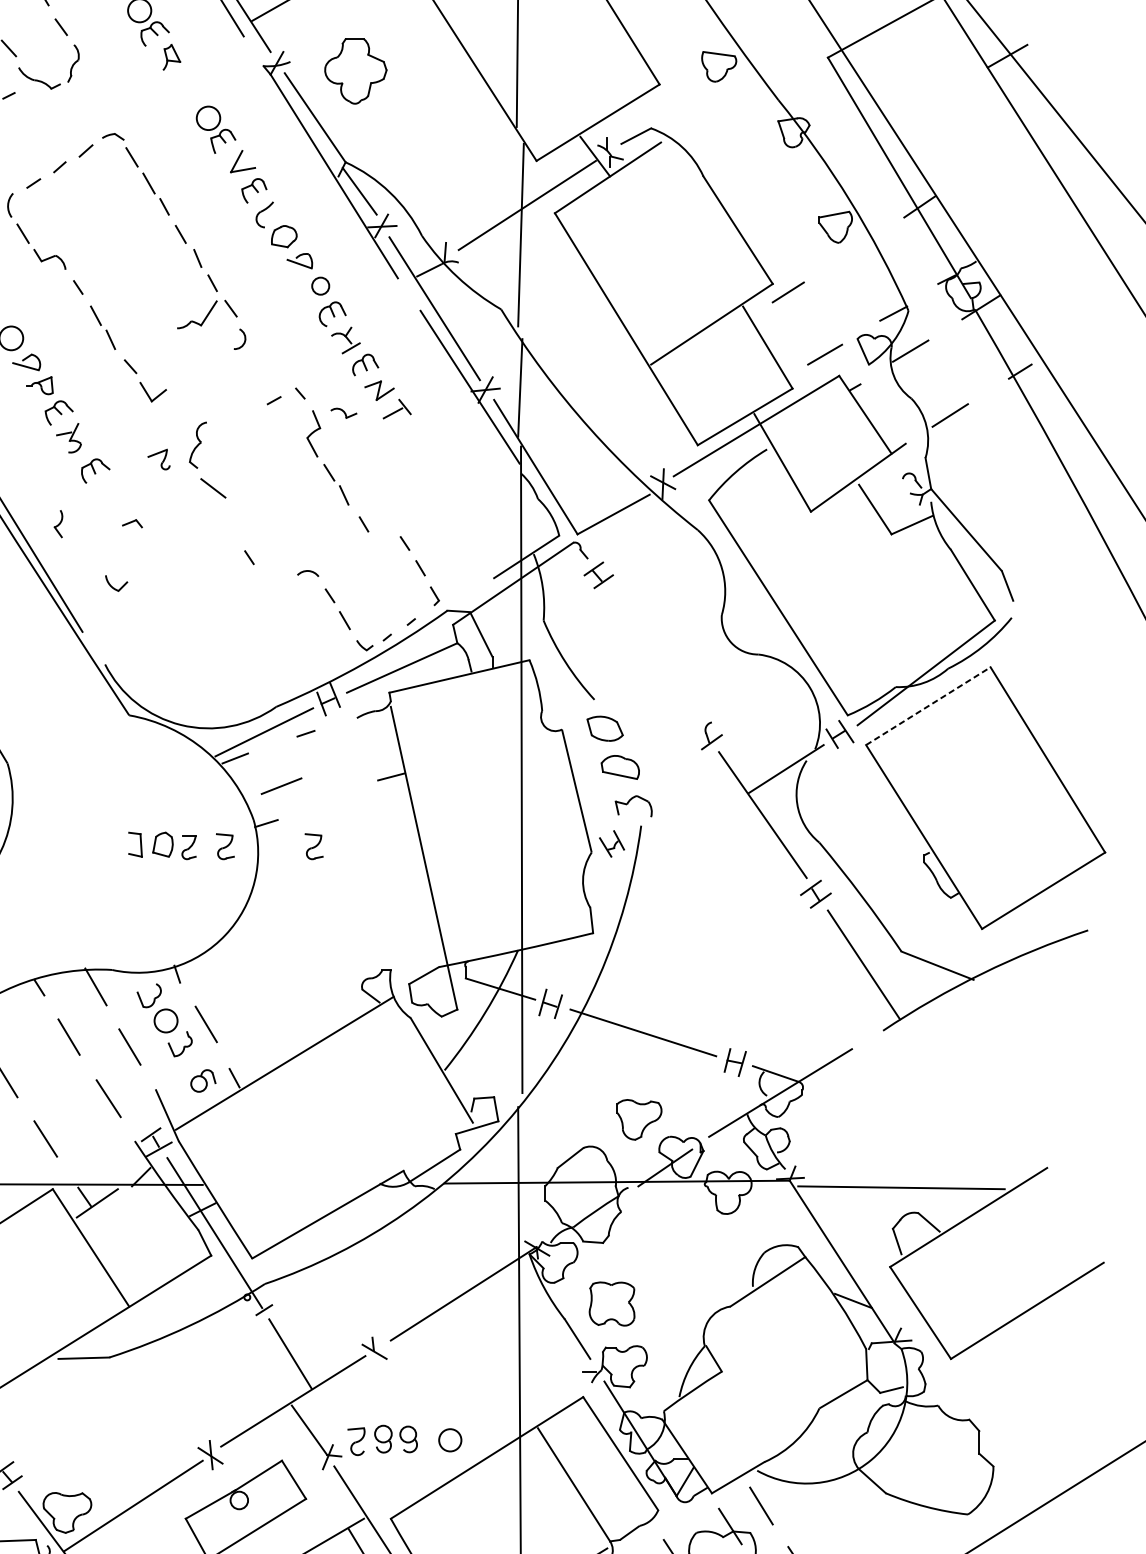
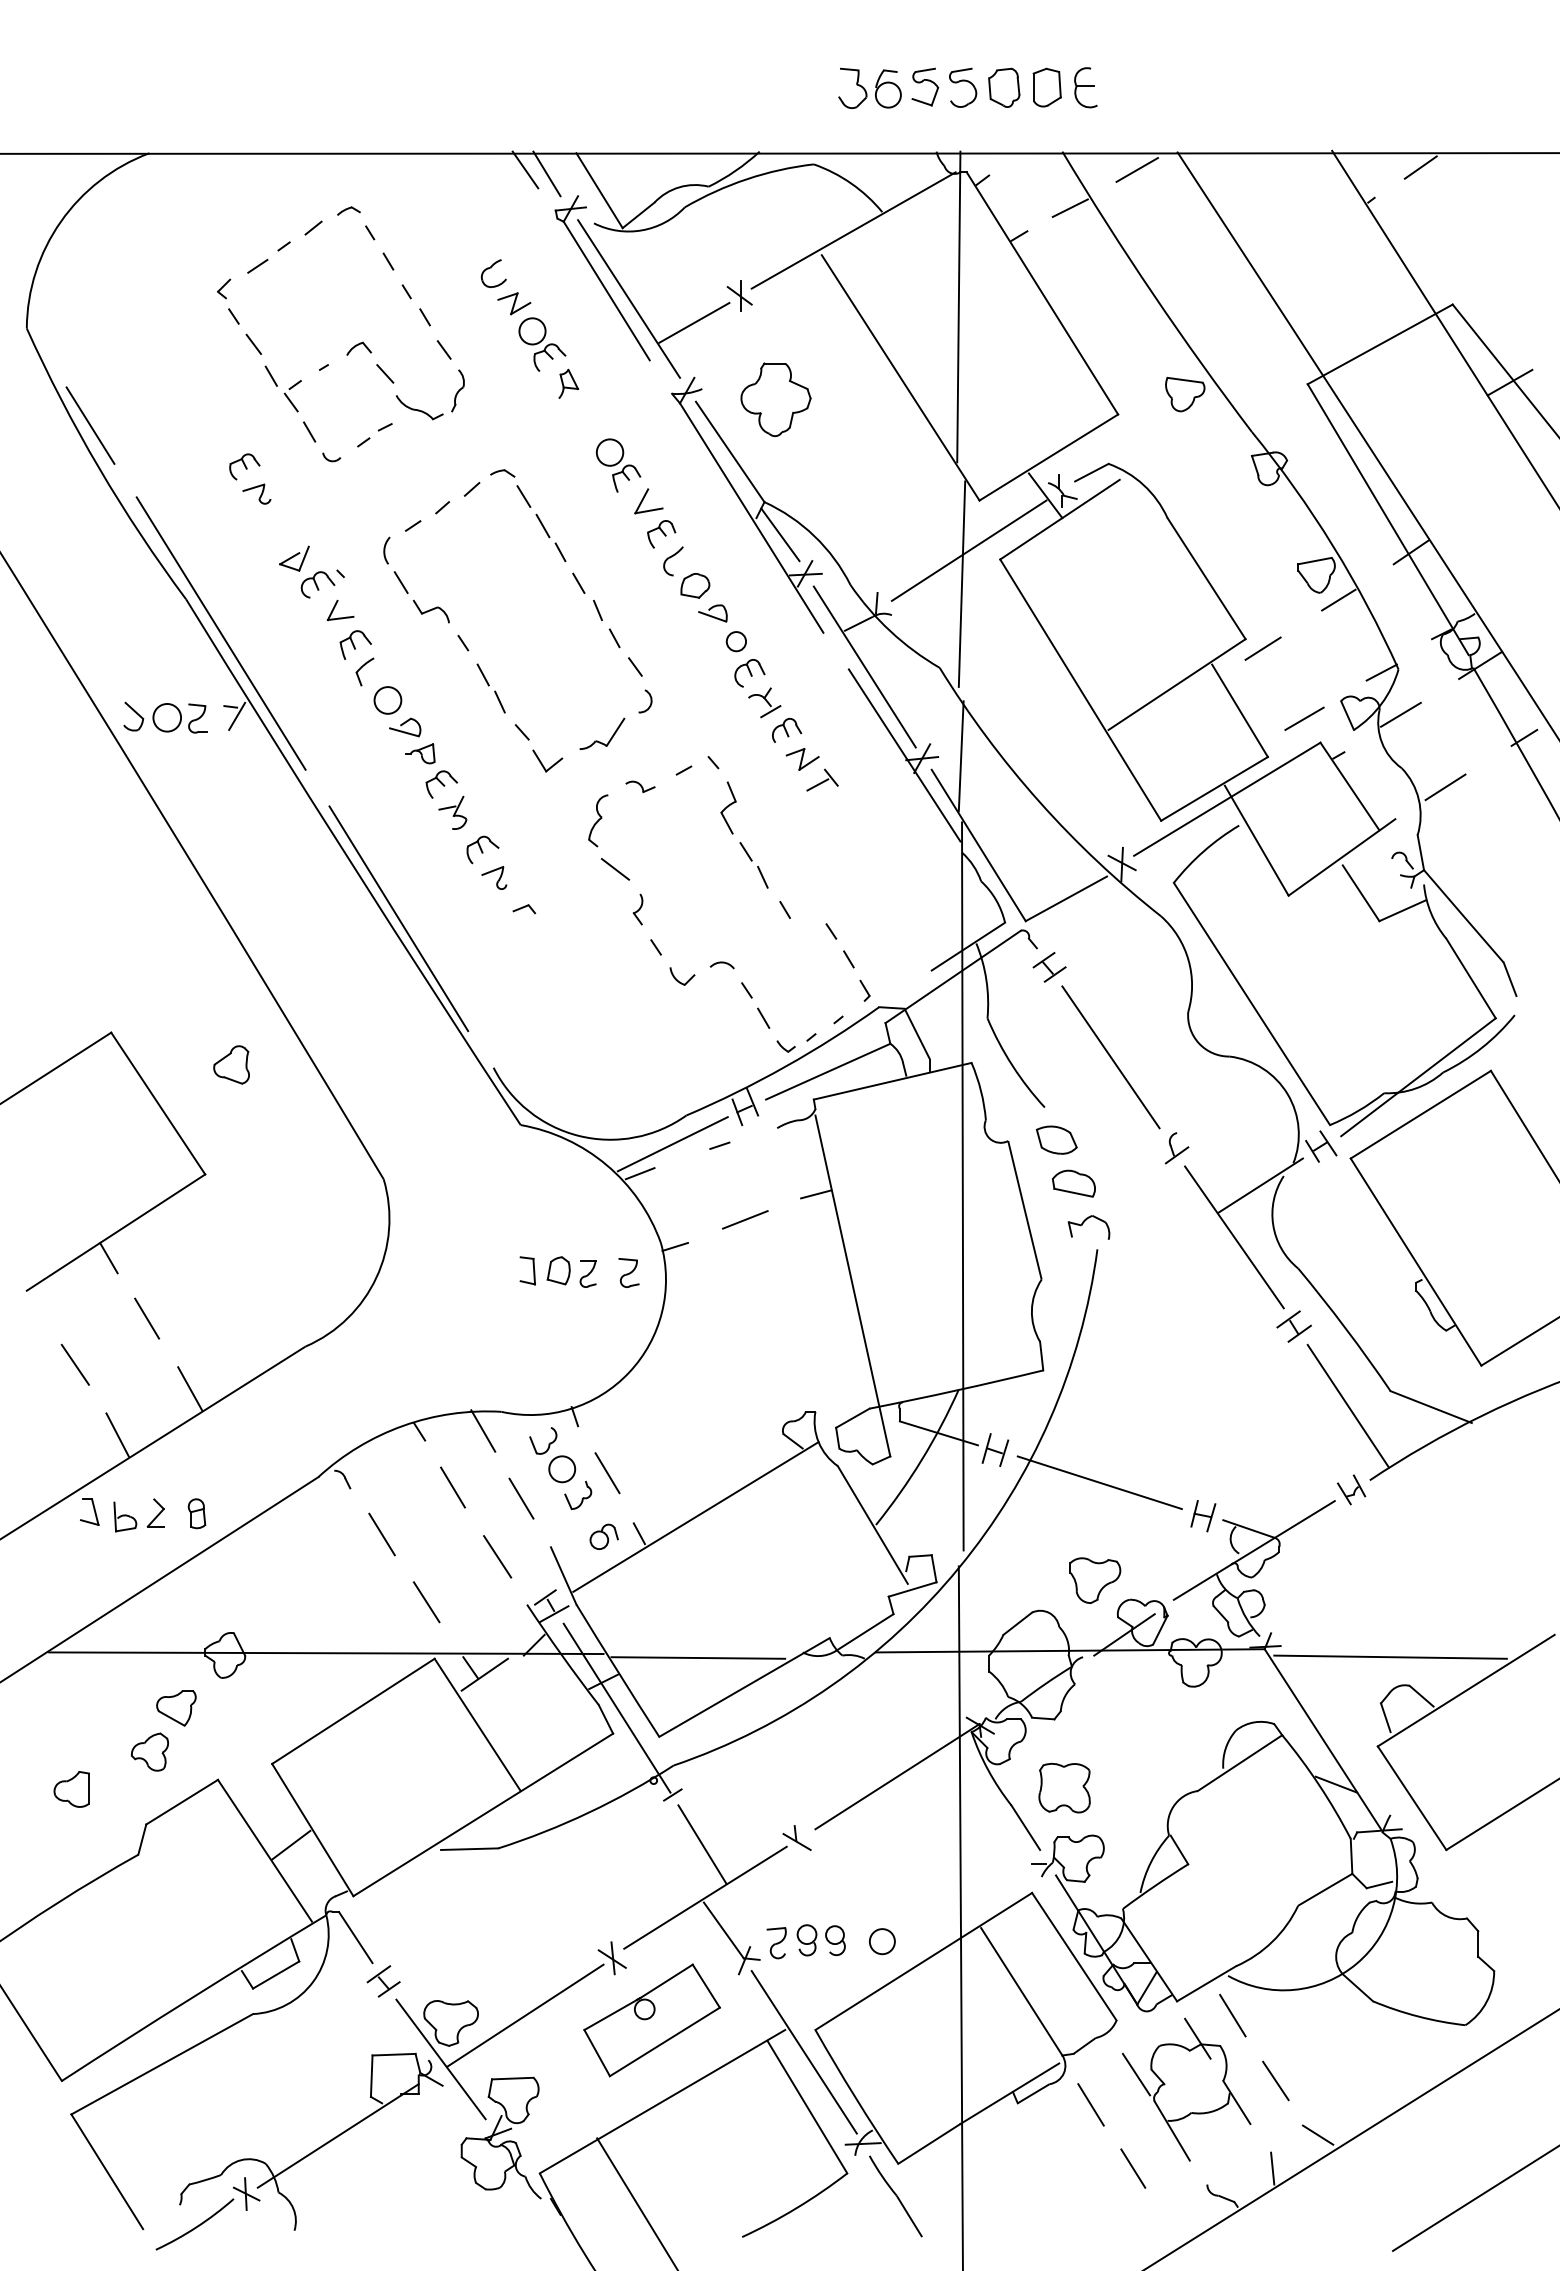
line: (855, 248) -> (1338, 599), added
part: (195, 321) -> (600, 741), moved
part: (343, 413) -> (640, 786), moved
part: (159, 459) -> (494, 877), moved
part: (58, 523) -> (637, 909), moved
part: (116, 583) -> (682, 976), moved
line: (652, 655) -> (1110, 1057), added
line: (928, 705) -> (1420, 1114), dashed -> solid
line: (281, 785) -> (745, 1219), moved
part: (611, 843) -> (1351, 1489), moved
part: (313, 846) -> (728, 1272), removed
line: (287, 1188) -> (698, 1657), added

